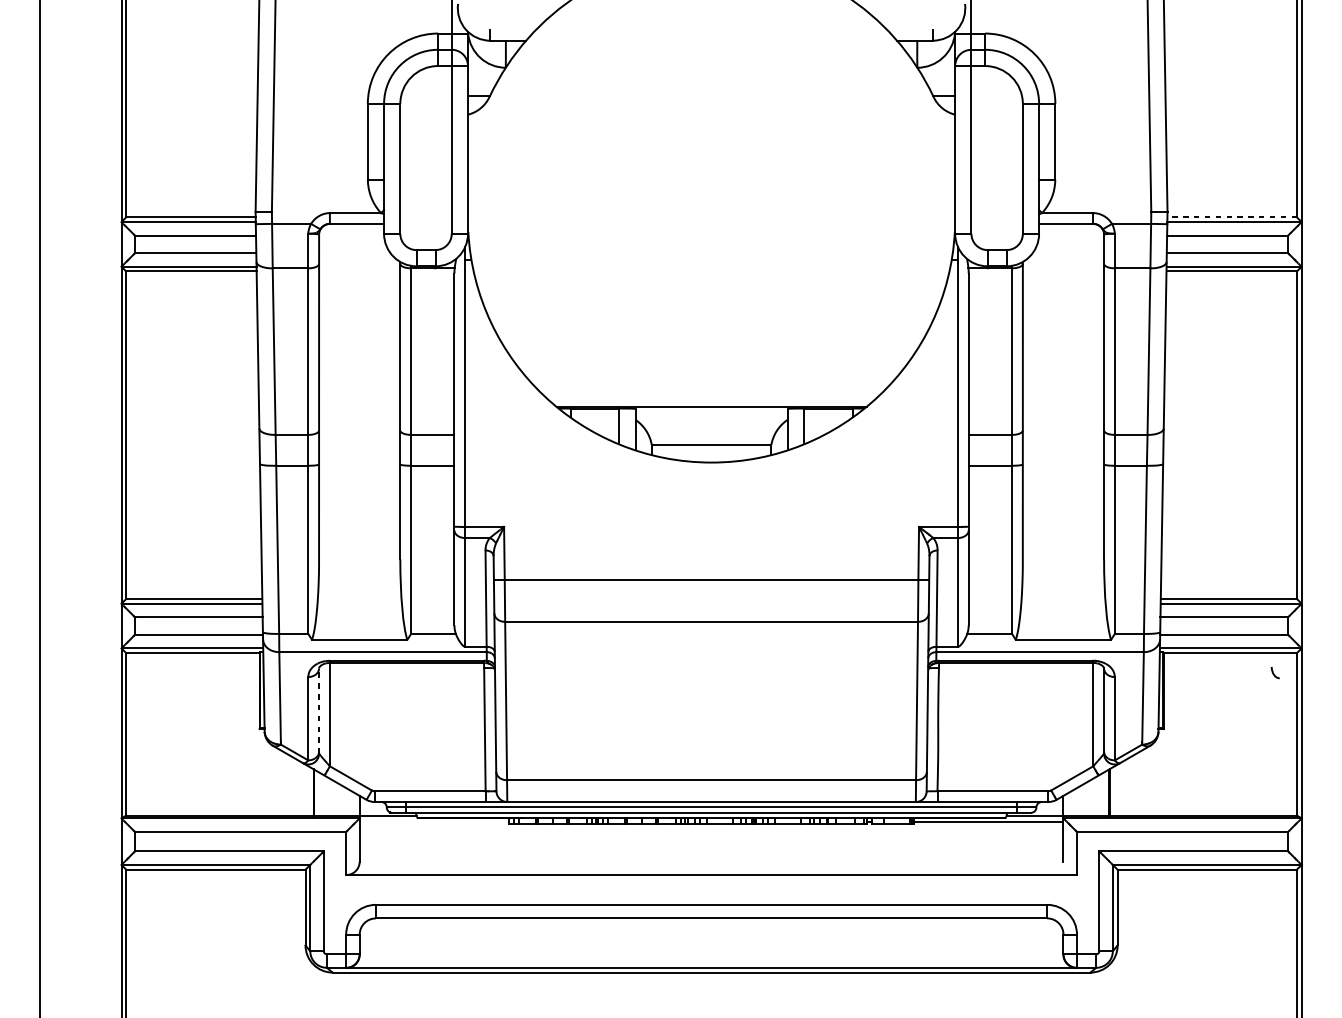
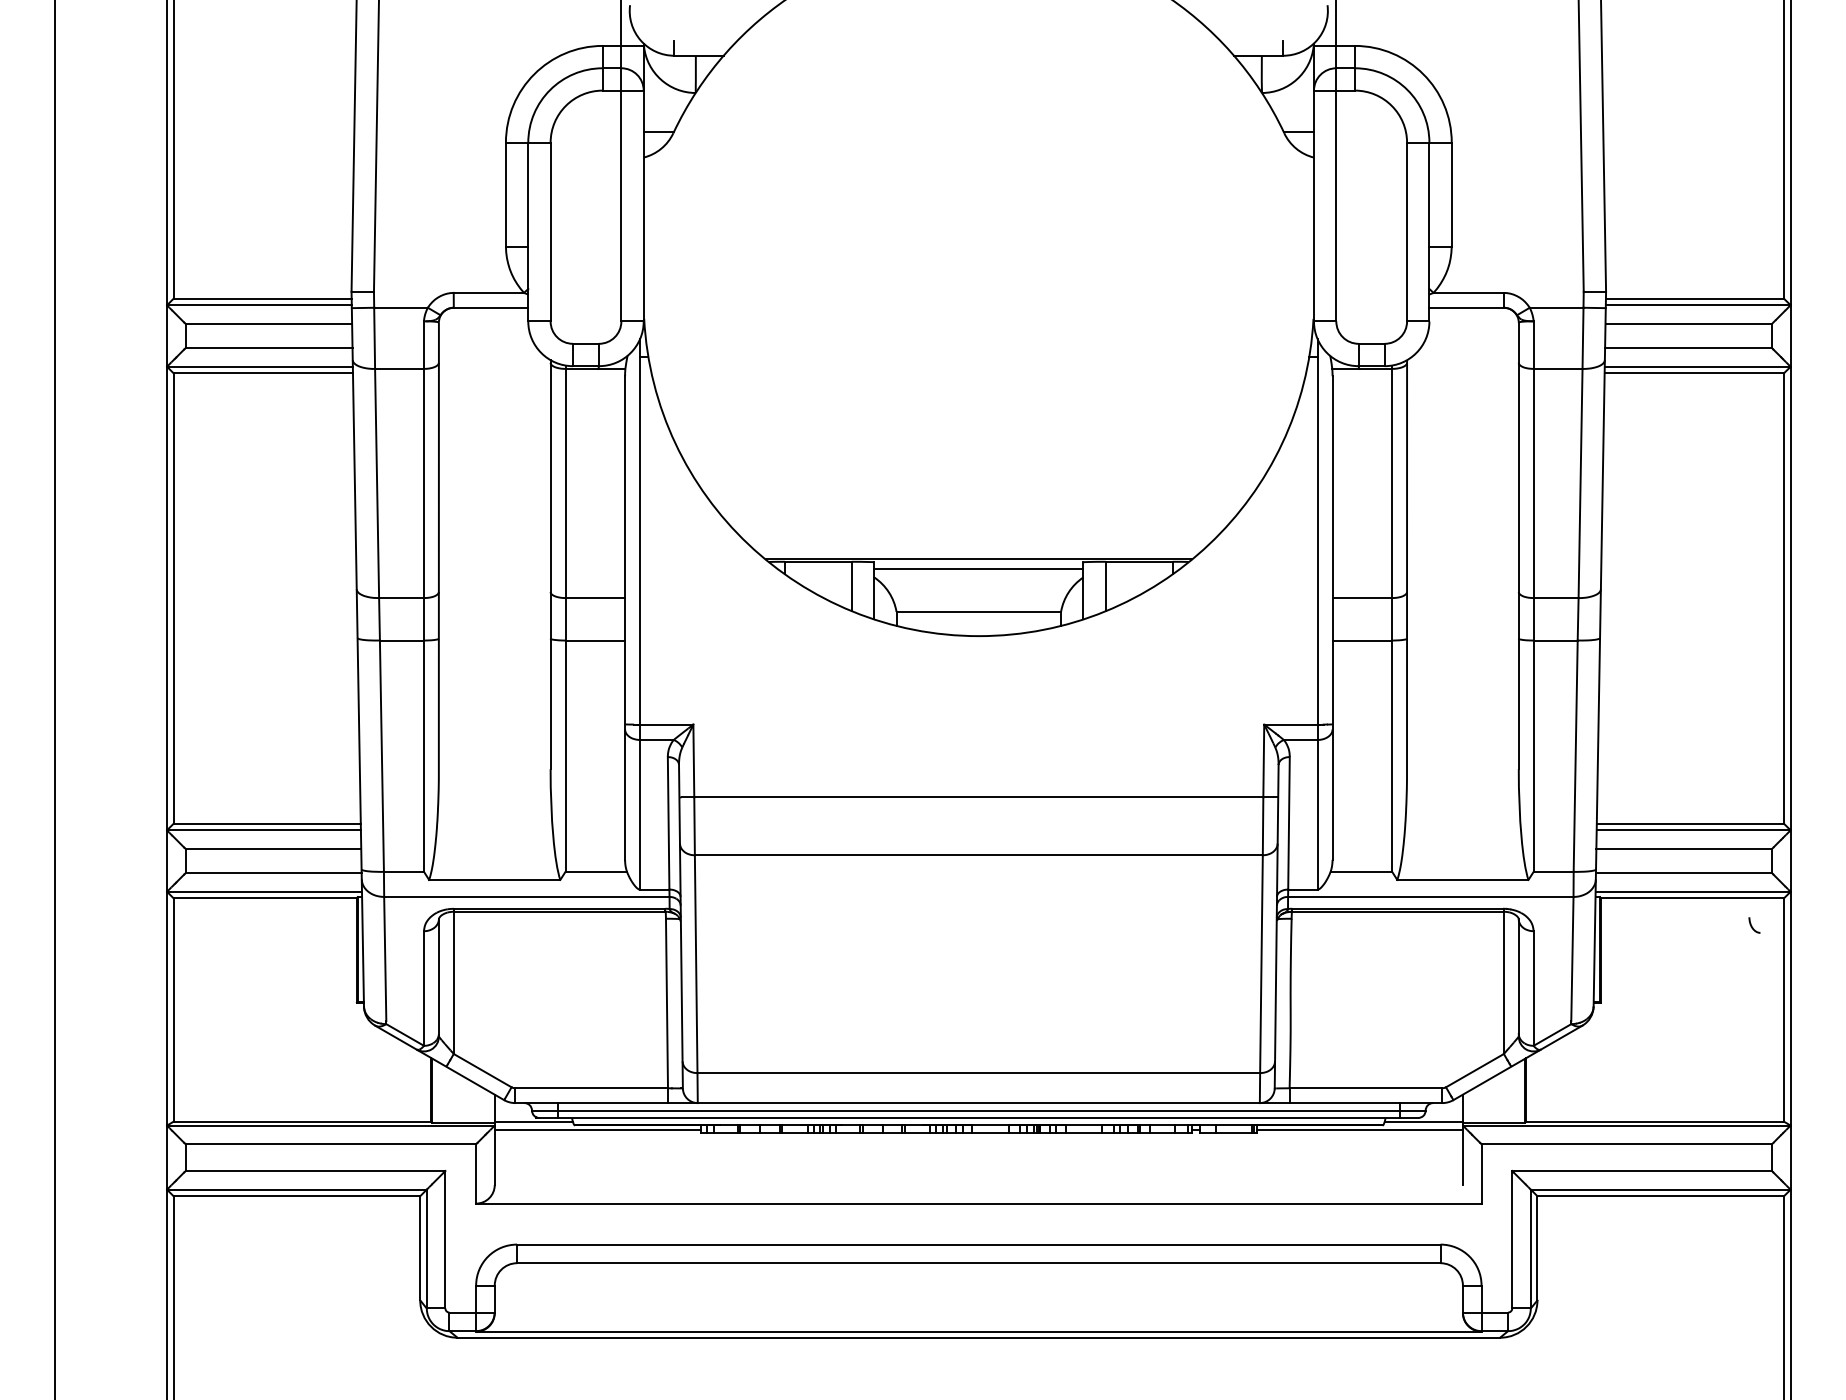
line: (1231, 217) -> (1694, 298), dashed -> solid
line: (711, 414) -> (978, 569), added
line: (318, 710) -> (438, 977), dashed -> solid
line: (434, 821) -> (597, 1130), added

